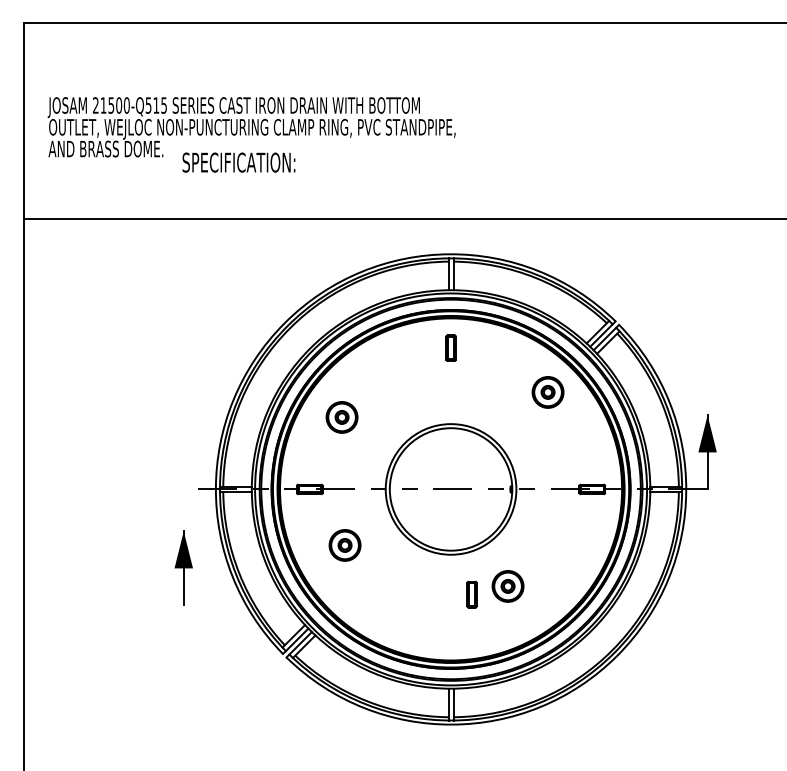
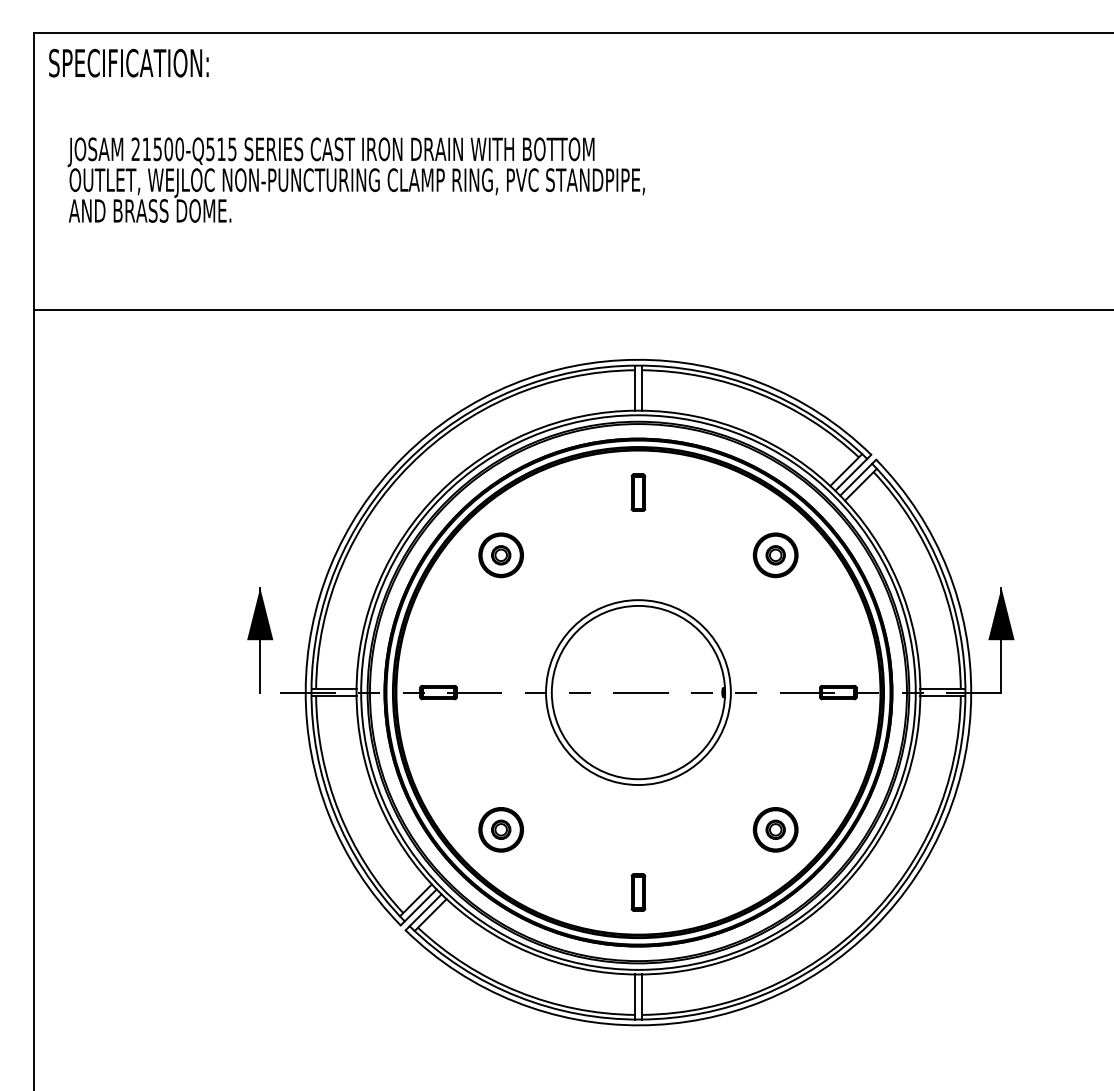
text: (238, 162) -> (128, 62), moved
part: (341, 417) -> (500, 555), moved
part: (344, 545) -> (500, 829), moved
part: (183, 567) -> (259, 638), moved
part: (507, 586) -> (774, 829), moved
part: (471, 594) -> (637, 892), moved

